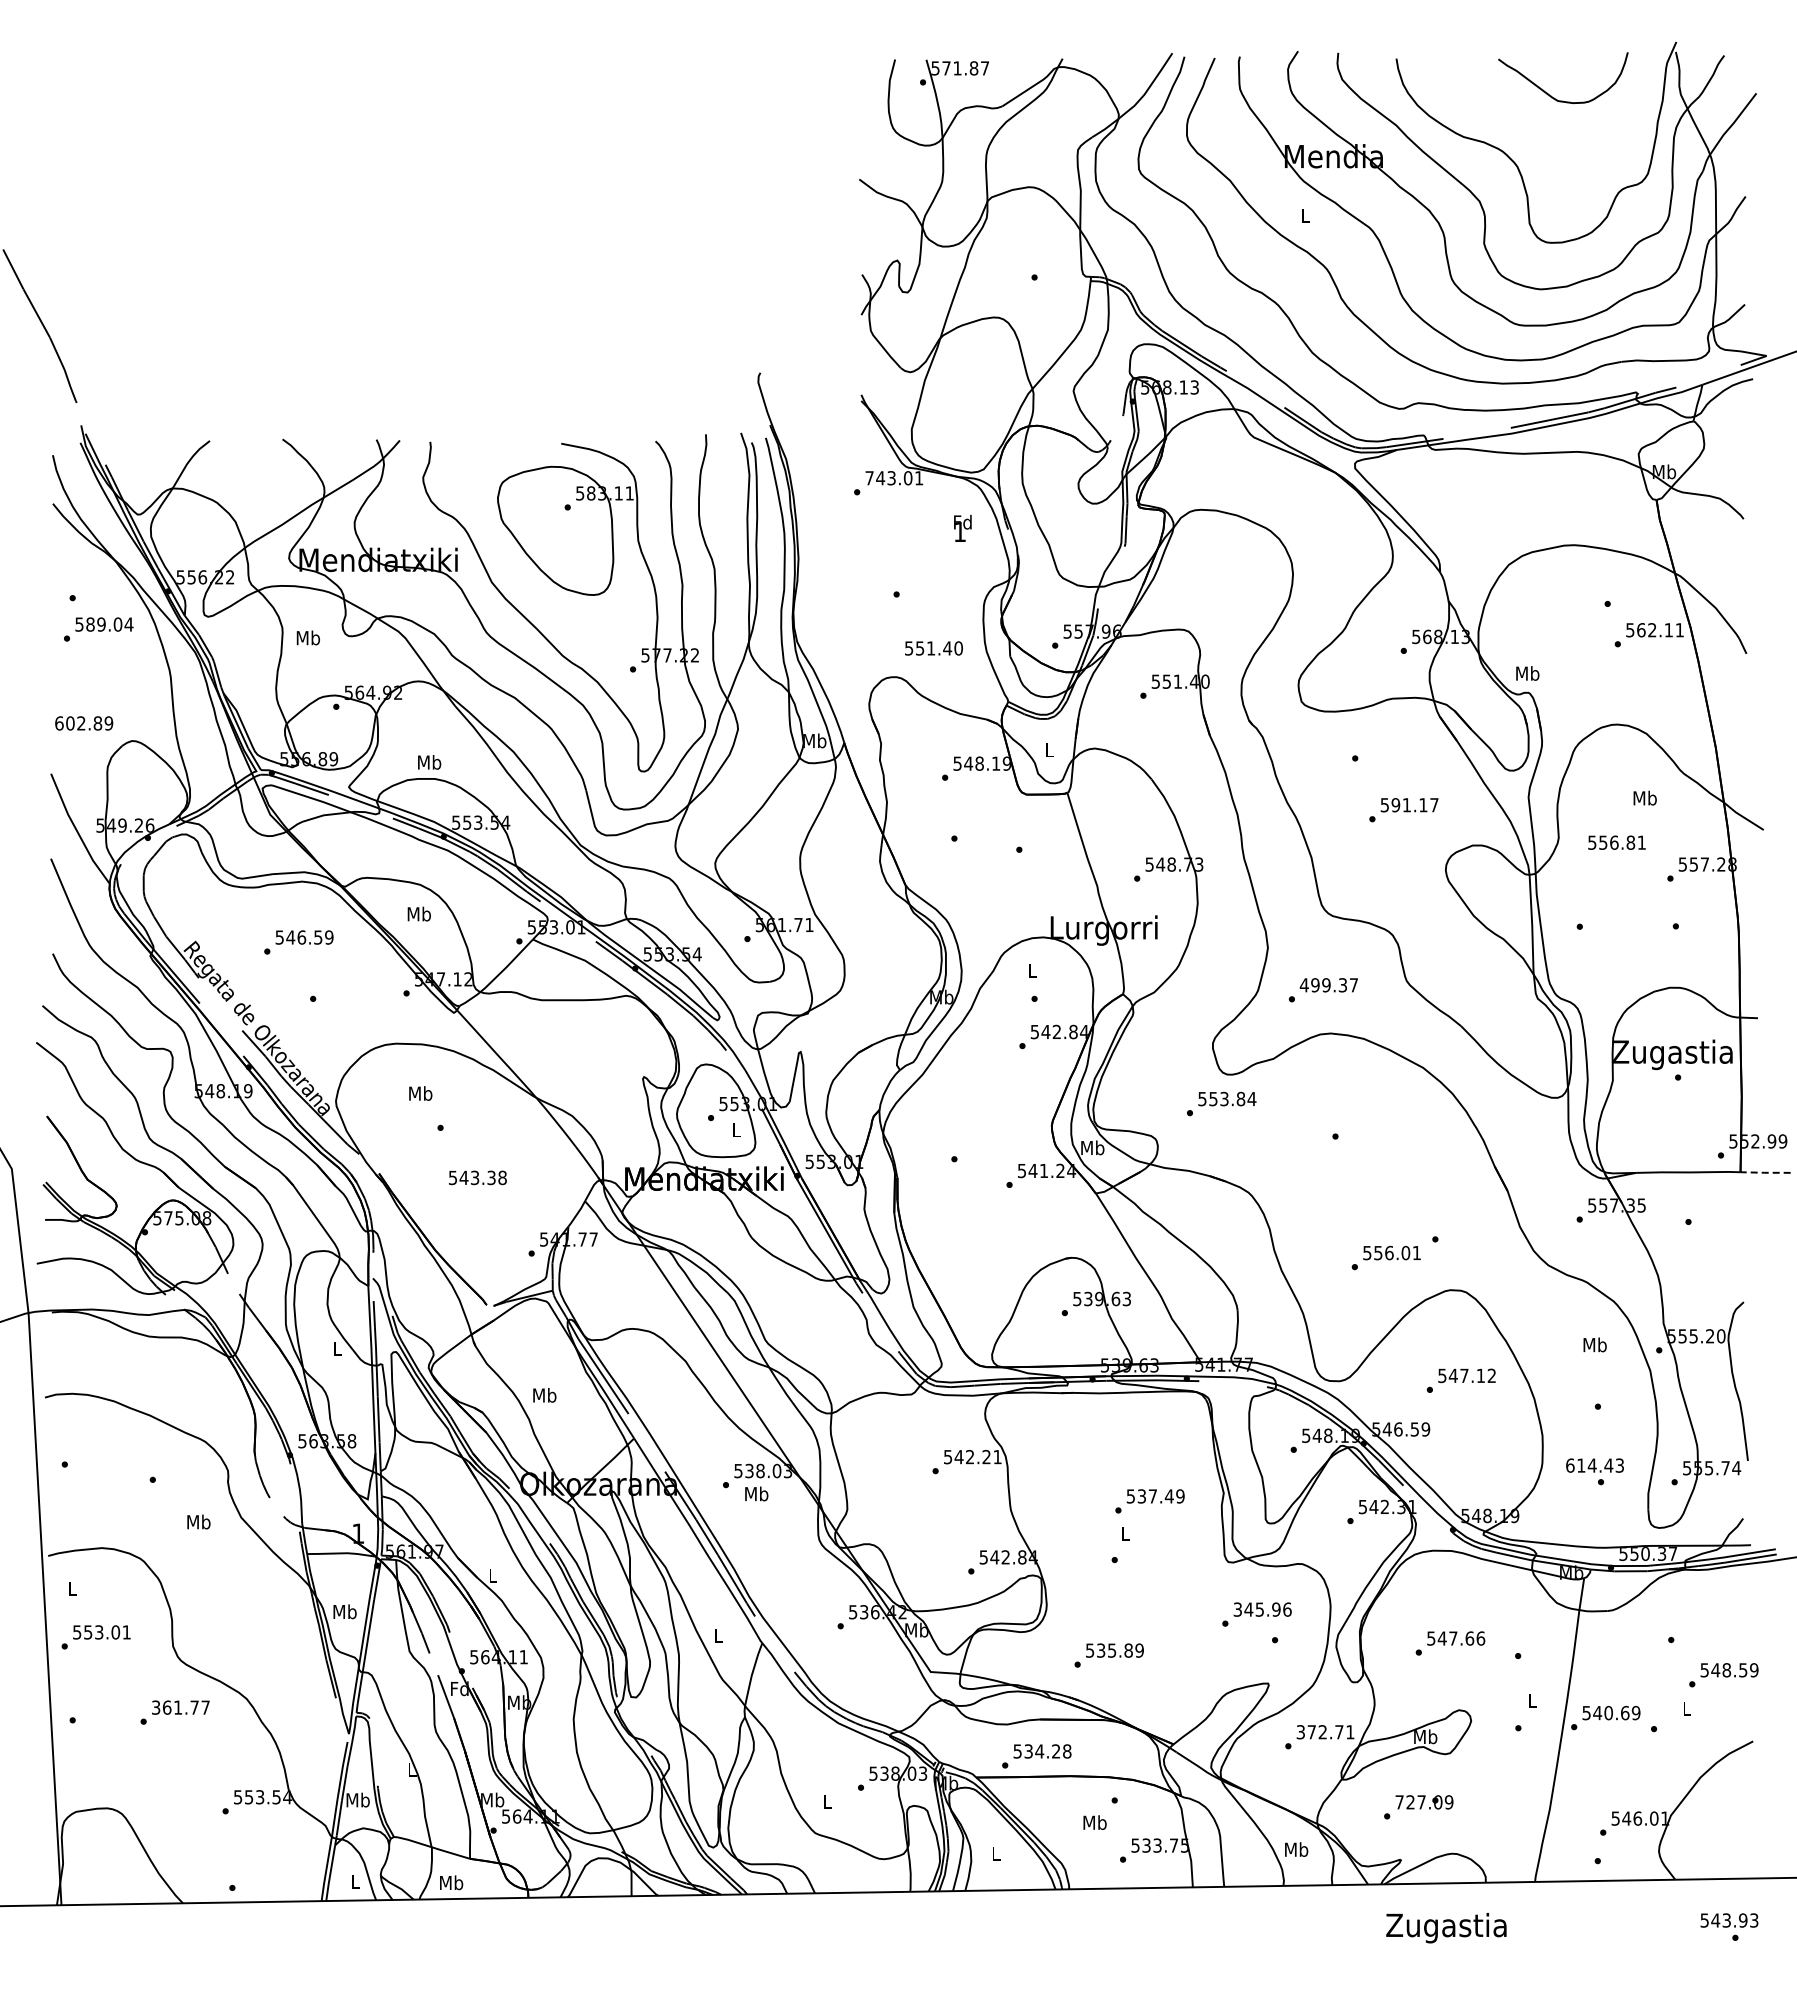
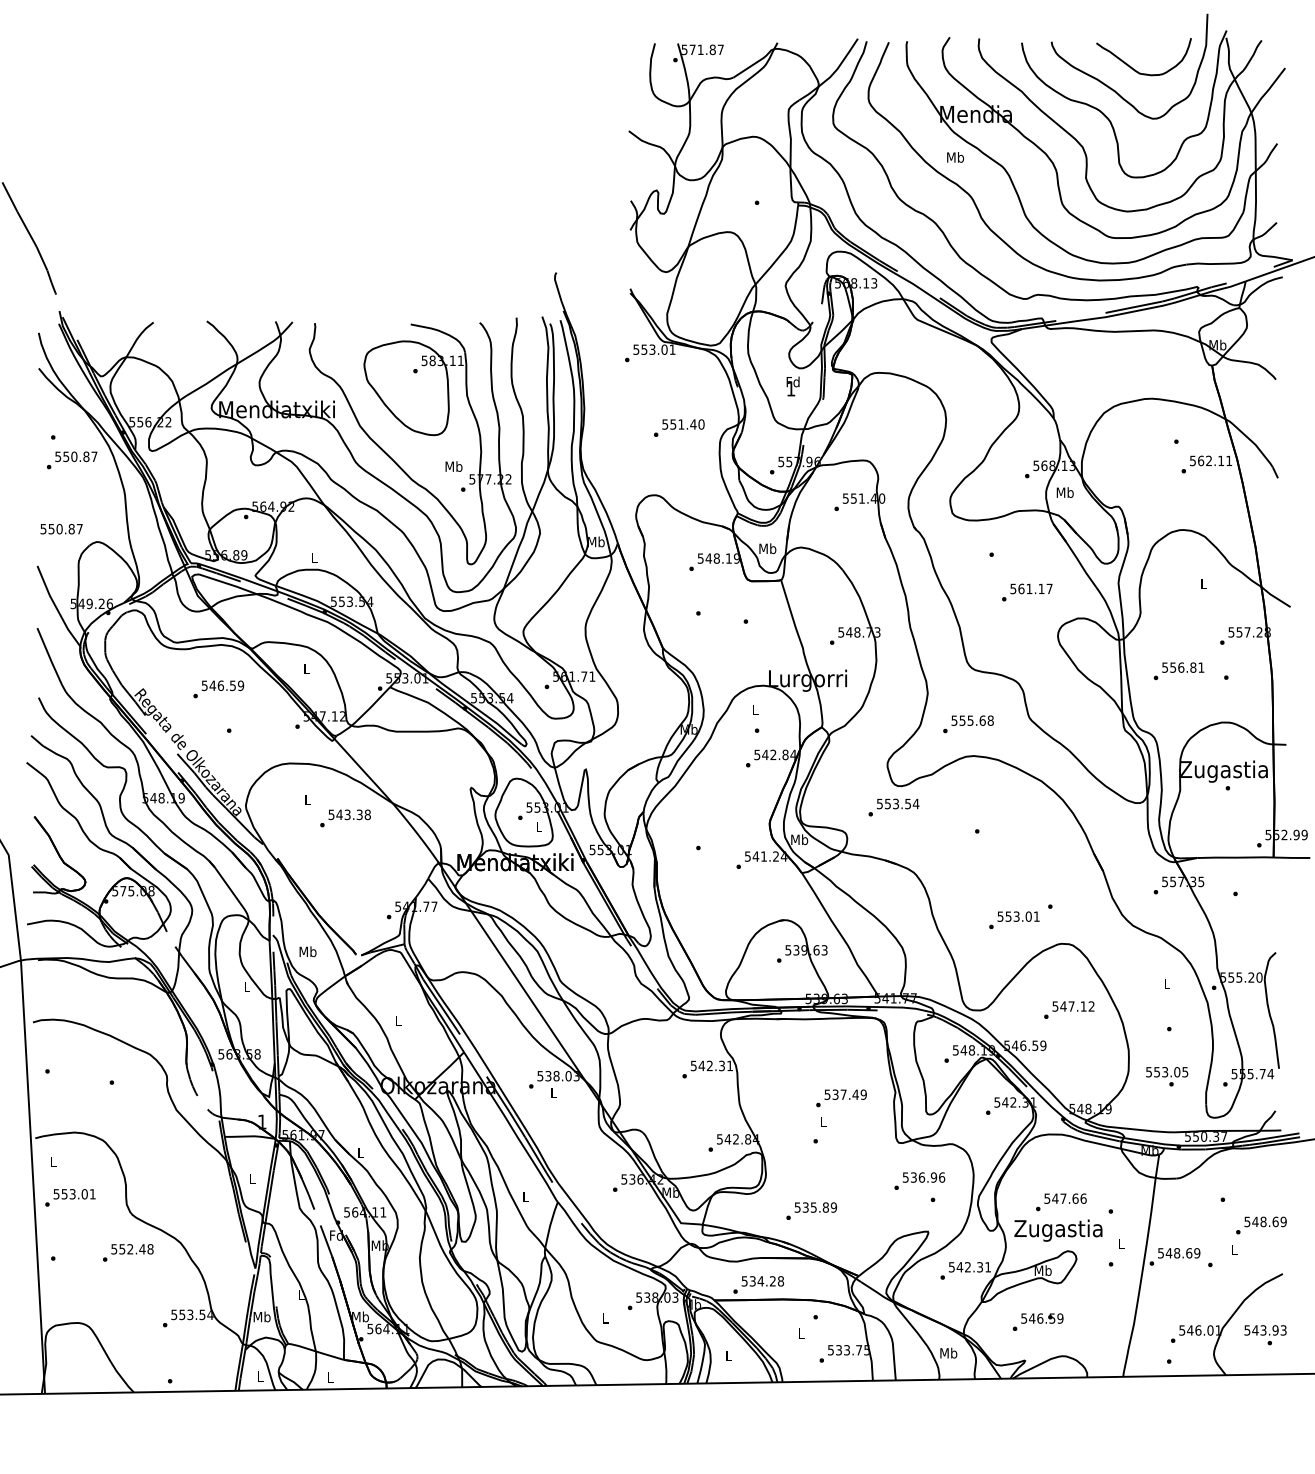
curve: (1523, 123) -> (1114, 90), added
text: (1305, 215) -> (955, 157), L -> Mb
text: (875, 478) -> (640, 349), 743.01 -> 553.01
text: (962, 527) -> (792, 385), moved
text: (109, 624) -> (80, 456), 589.04 -> 550.87
text: (307, 637) -> (453, 466), moved
text: (933, 648) -> (683, 424), moved
text: (1527, 673) -> (1065, 492), moved
text: (84, 723) -> (61, 529), 602.89 -> 550.87
text: (1048, 749) -> (767, 548), L -> Mb
text: (429, 762) -> (314, 557), Mb -> L
text: (1644, 797) -> (1203, 583), Mb -> L
text: (1395, 805) -> (1021, 589), 591.17 -> 561.17
text: (1616, 842) -> (1182, 667), moved
text: (418, 913) -> (306, 668), Mb -> L
text: (1328, 985) -> (972, 720), 499.37 -> 555.68
text: (420, 1093) -> (307, 799), Mb -> L
text: (1240, 1098) -> (907, 803), 553.84 -> 553.54
line: (1764, 1172) -> (1291, 857), dashed -> solid
text: (477, 1177) -> (349, 814), moved
text: (1389, 1252) -> (1016, 916), 556.01 -> 553.01
text: (1594, 1344) -> (1166, 983), Mb -> L
text: (544, 1395) -> (398, 1020), Mb -> L
text: (986, 1457) -> (721, 1066), 542.21 -> 542.31
text: (1594, 1465) -> (1166, 1072), 614.43 -> 553.05
text: (756, 1493) -> (553, 1092), Mb -> L
text: (198, 1521) -> (307, 951), moved
text: (1249, 1609) -> (914, 1177), 345.96 -> 536.96
text: (344, 1611) -> (252, 1178), Mb -> L
text: (1743, 1670) -> (1275, 1222), 548.59 -> 548.69
text: (180, 1707) -> (132, 1249), 361.77 -> 552.48
text: (1608, 1712) -> (1177, 1252), 540.69 -> 548.69
text: (1320, 1732) -> (966, 1267), 372.71 -> 542.31
text: (1418, 1802) -> (1037, 1318), 727.09 -> 546.59
text: (1094, 1822) -> (800, 1333), Mb -> L
text: (451, 1882) -> (330, 1377), Mb -> L
text: (1729, 1926) -> (1265, 1334), moved
text: (1446, 1928) -> (1058, 1230), moved

